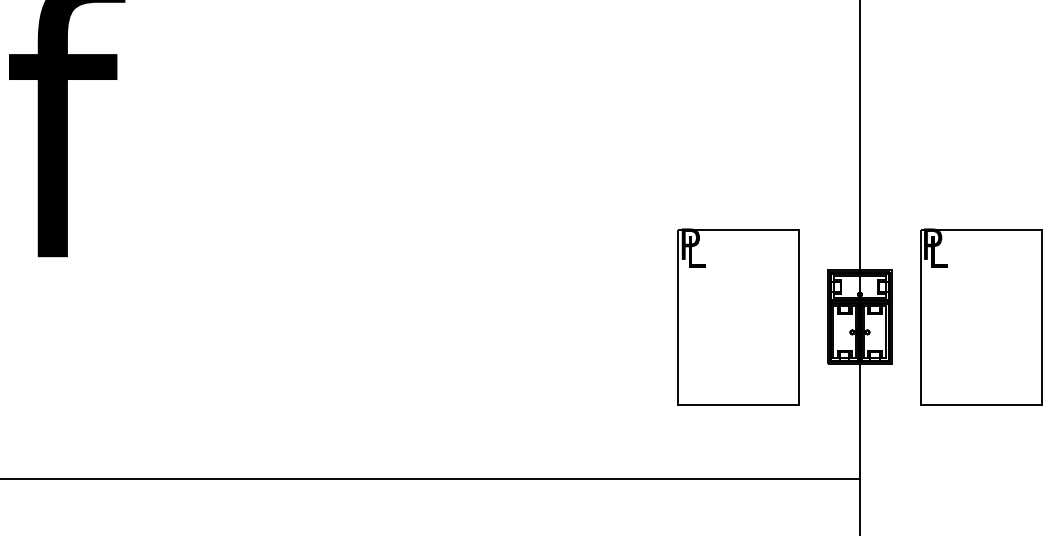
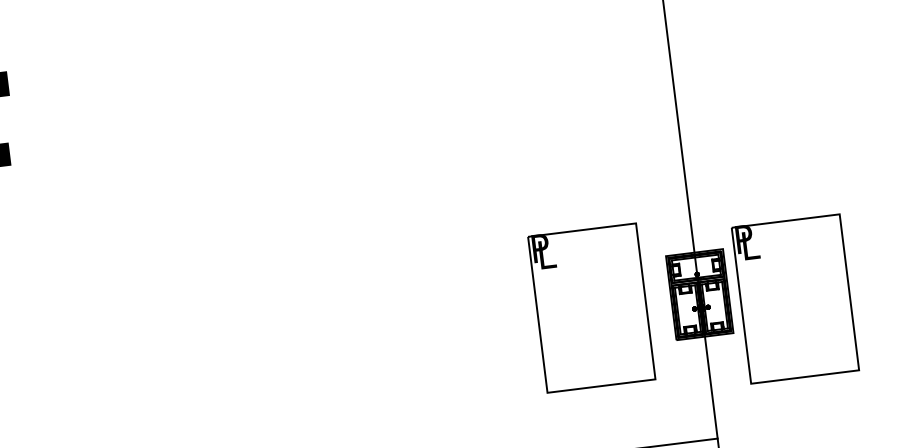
part: (981, 316) -> (795, 298), moved

